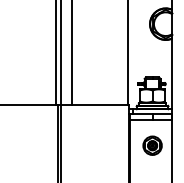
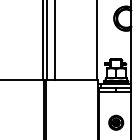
part: (152, 145) -> (116, 122), moved

